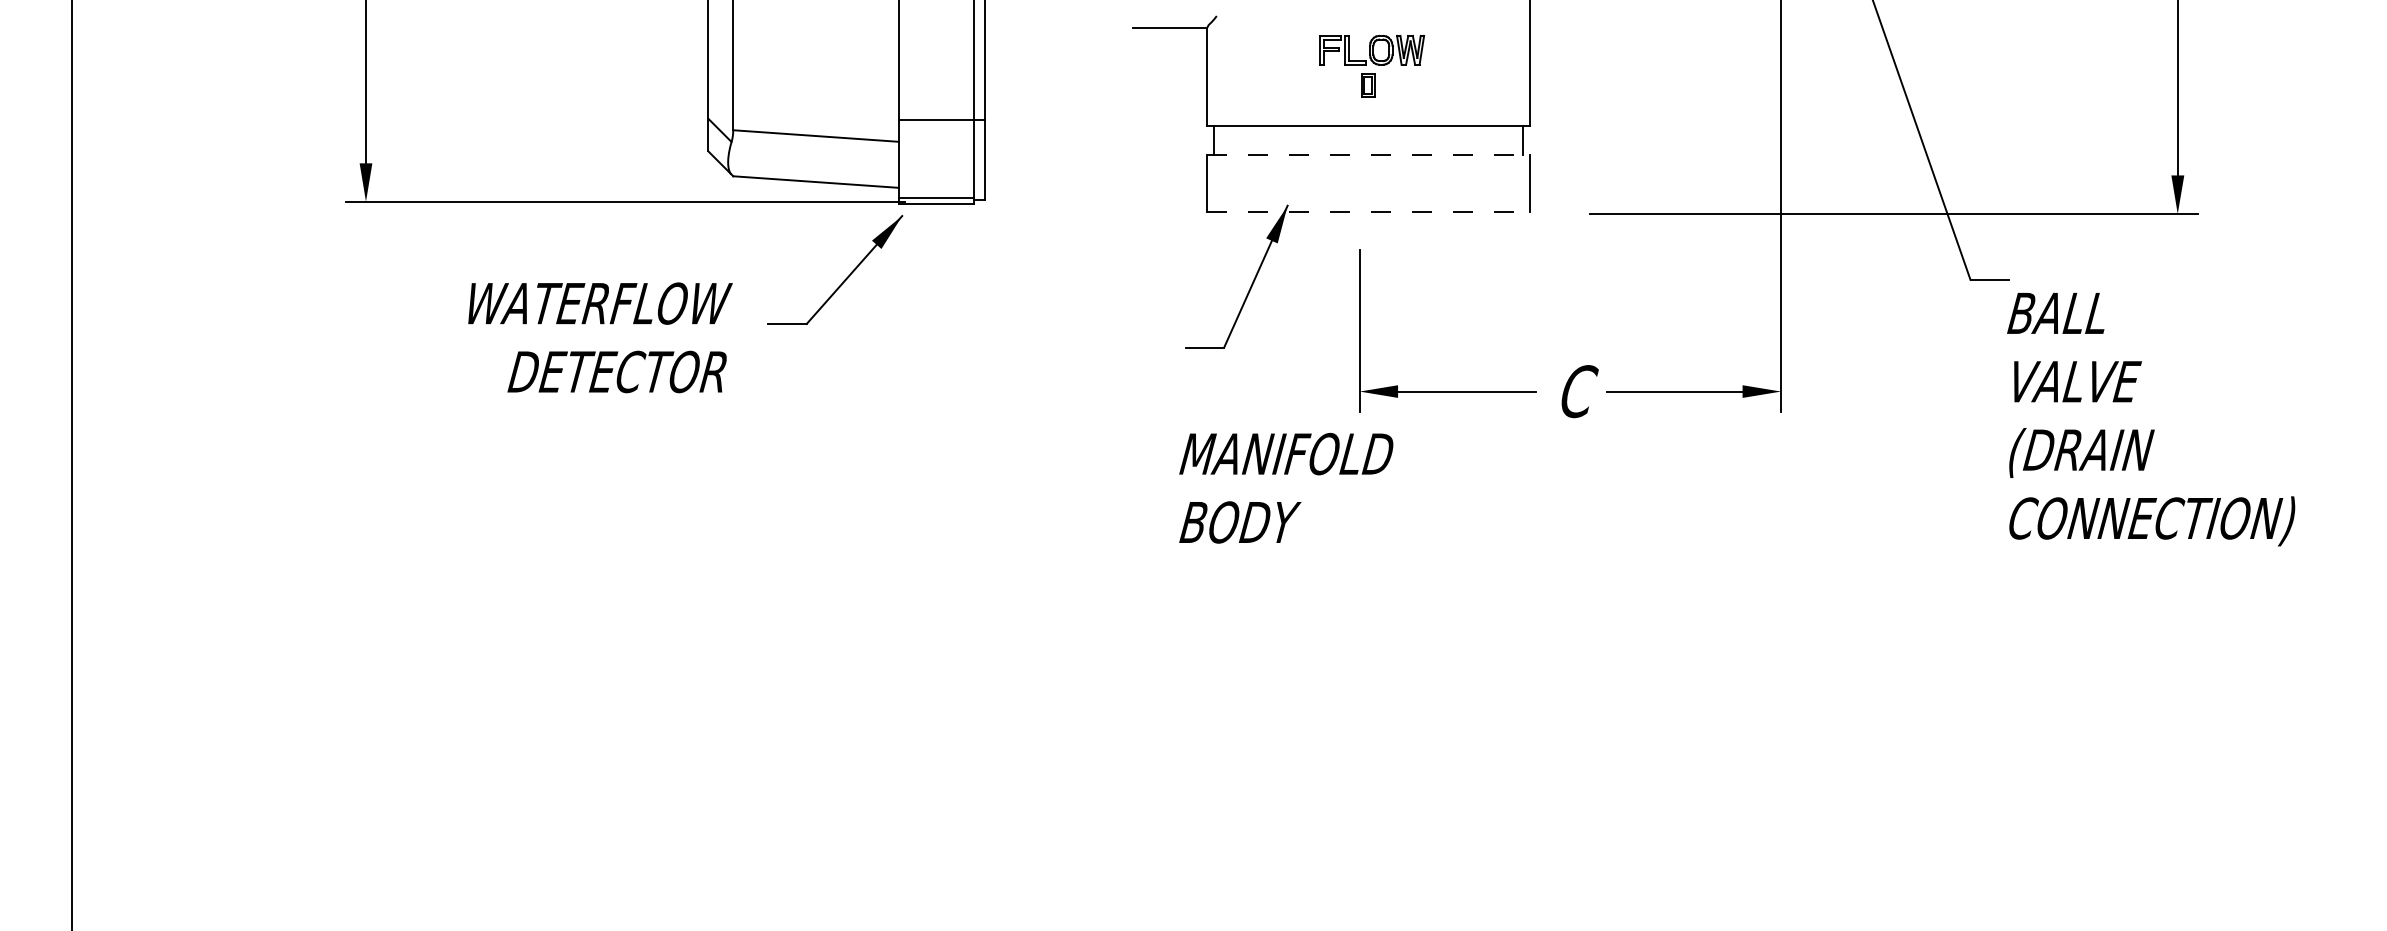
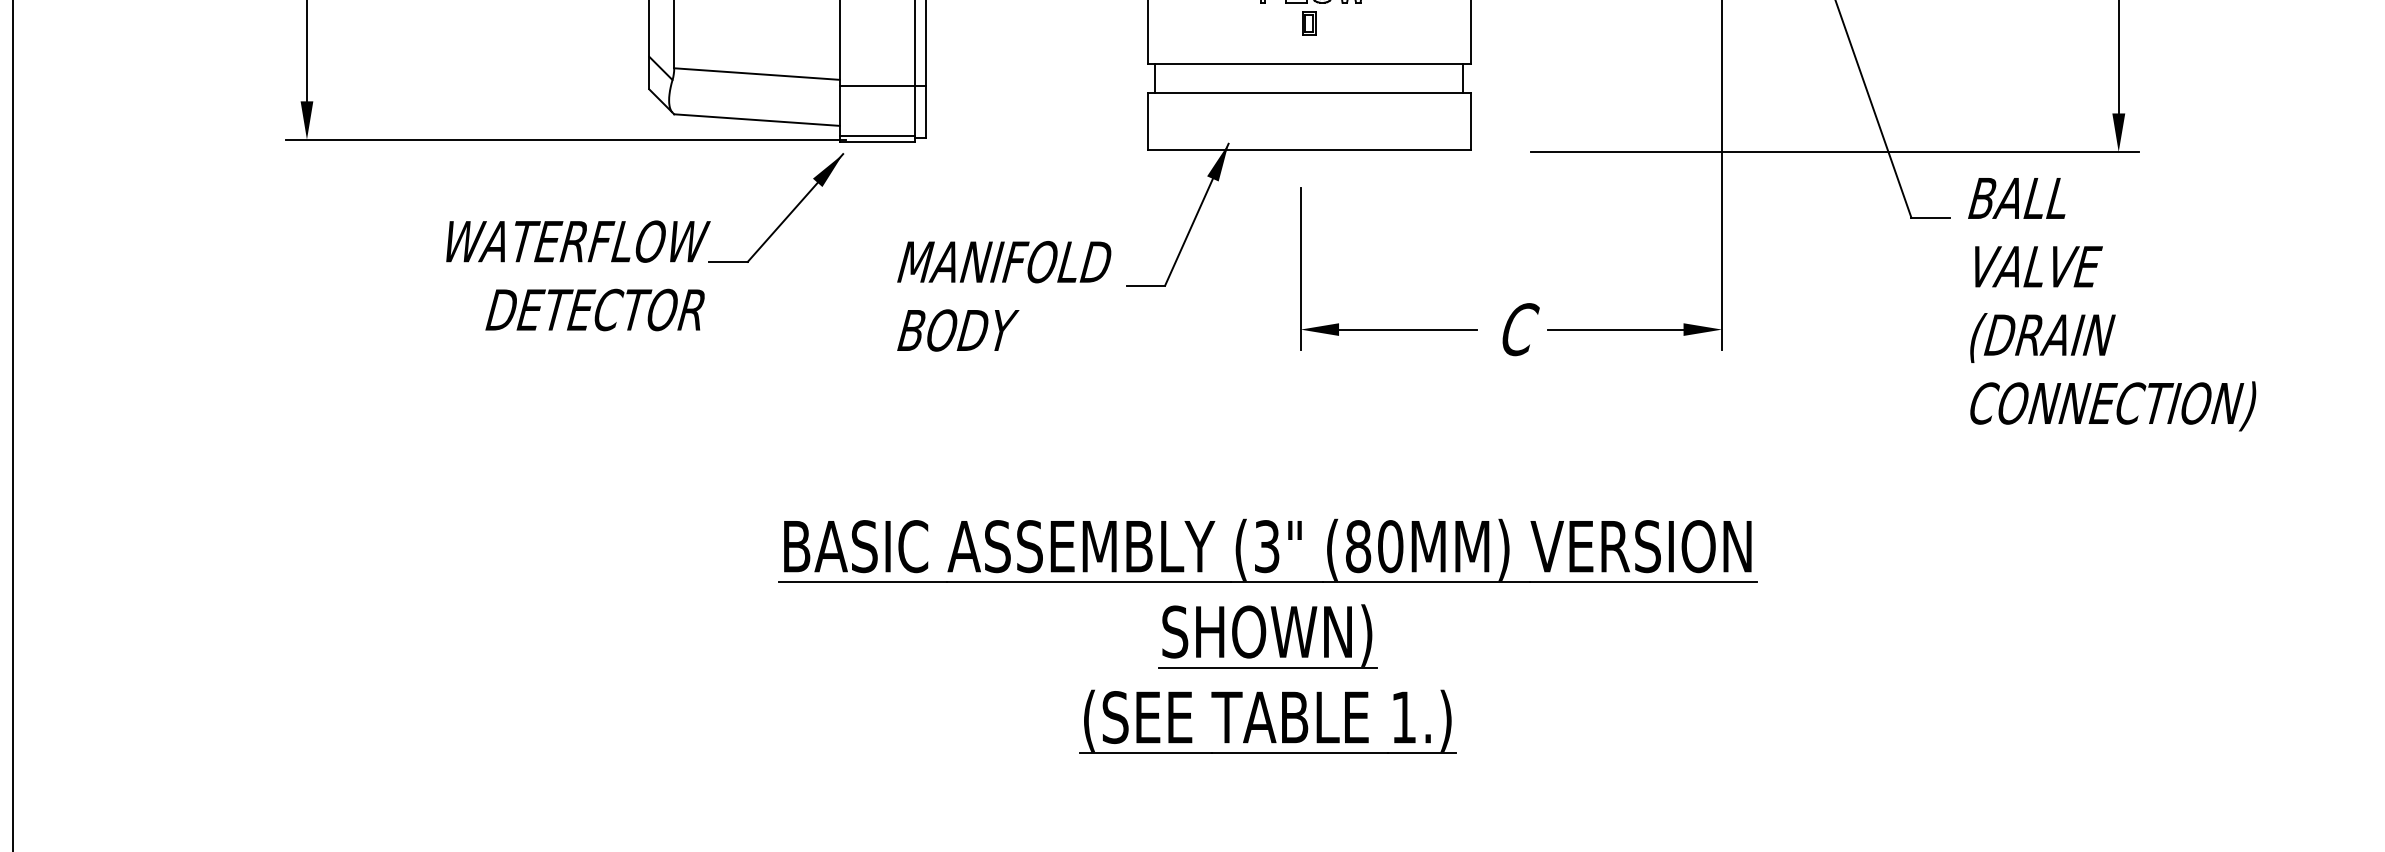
line: (941, 119) -> (882, 85), moved
line: (1368, 154) -> (1309, 92), dashed -> solid
line: (1368, 212) -> (1309, 150), dashed -> solid
text: (600, 337) -> (578, 275), moved
text: (2151, 419) -> (2112, 304), moved
text: (1286, 487) -> (1004, 295), moved
part: (1326, 697) -> (1267, 635), added

